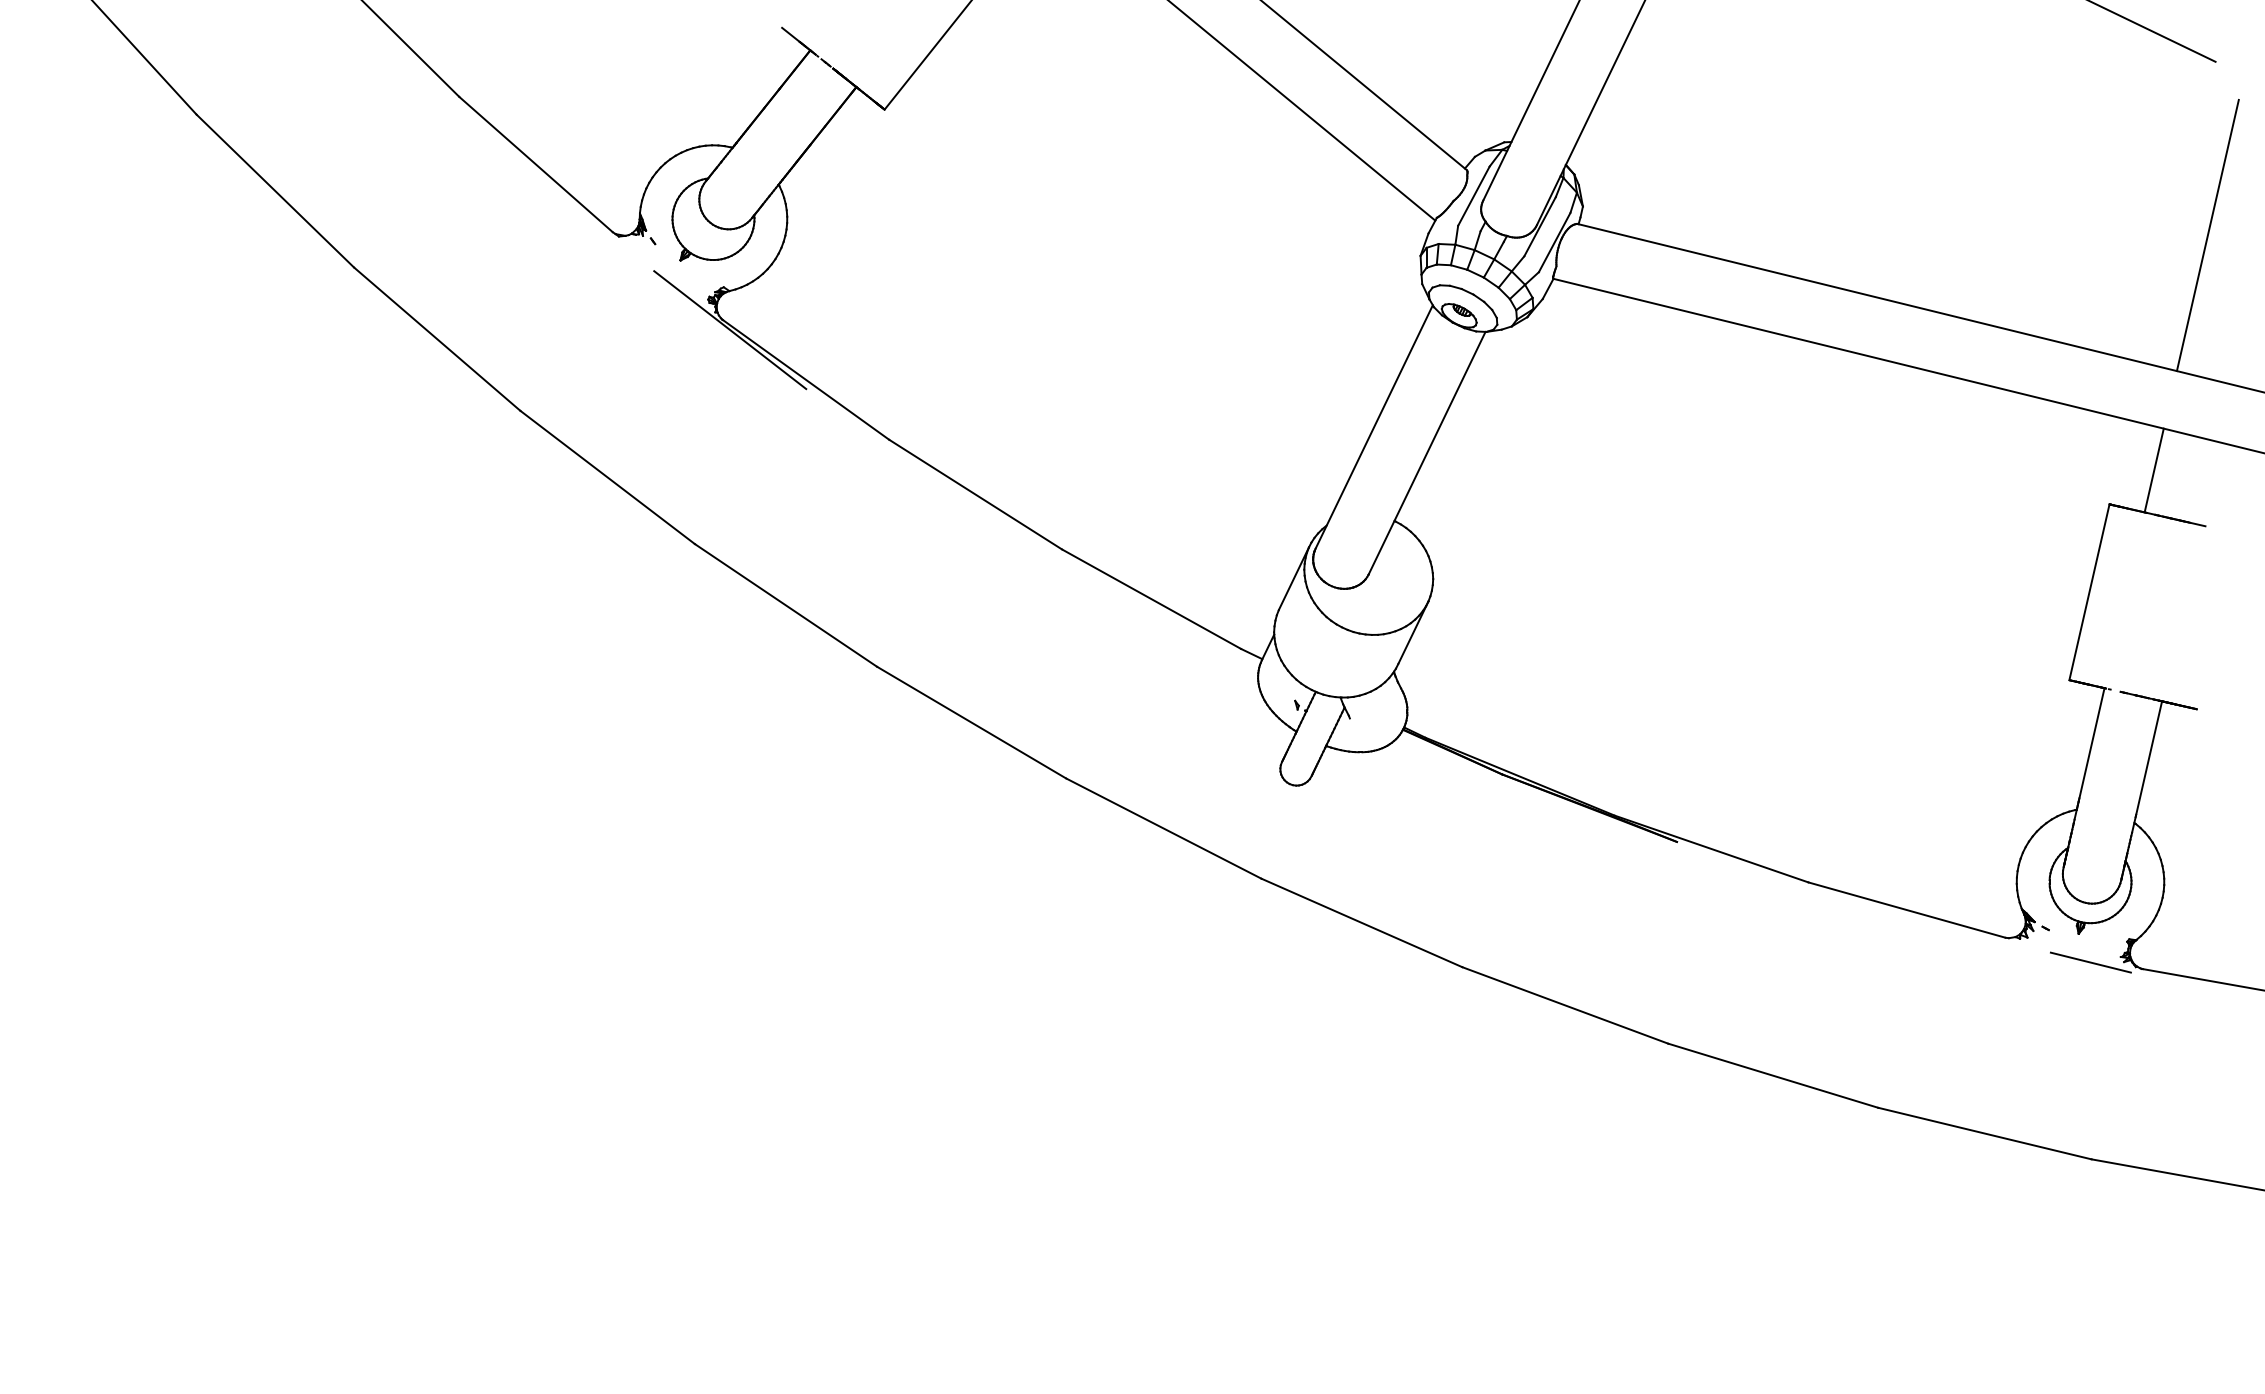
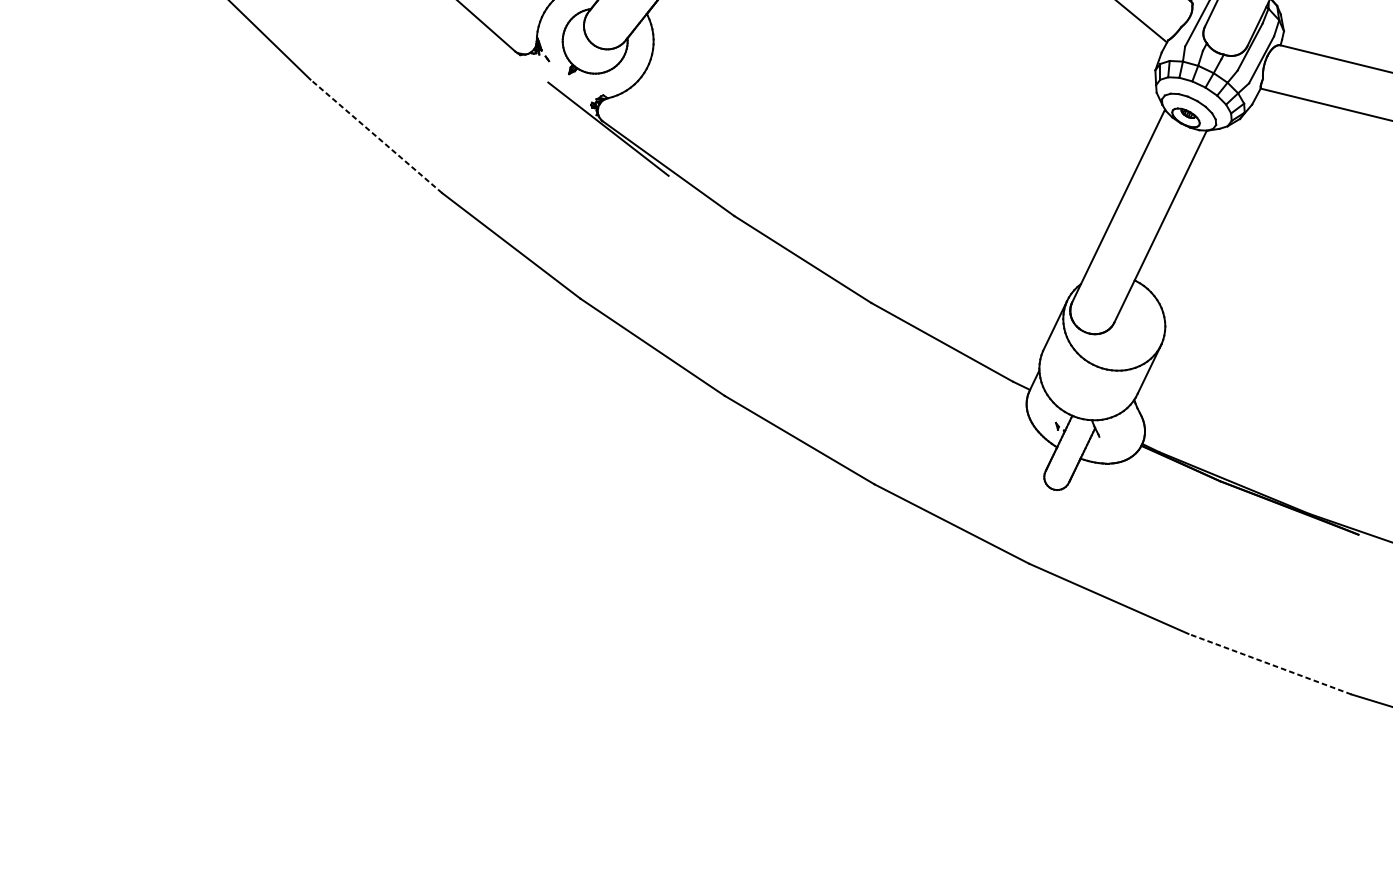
line: (437, 339) -> (376, 136), solid -> dashed
line: (1565, 1005) -> (1270, 664), solid -> dashed

